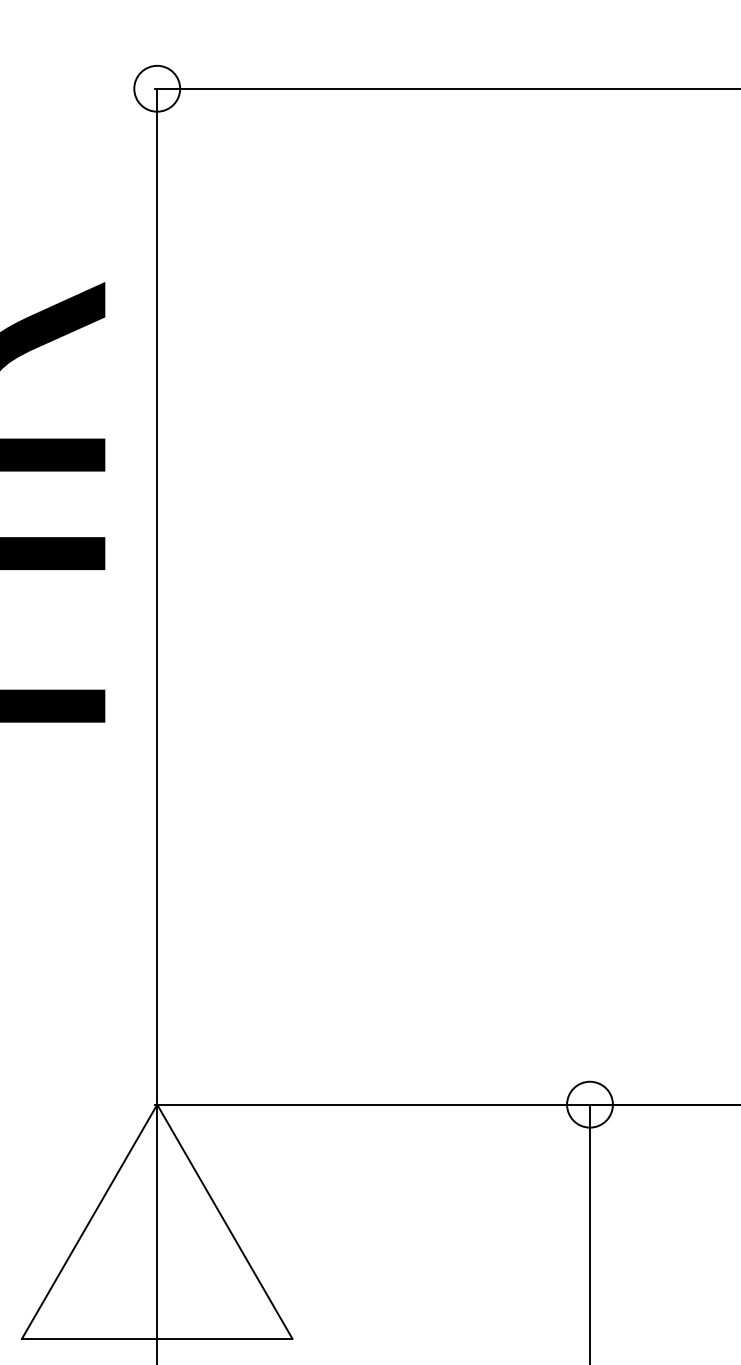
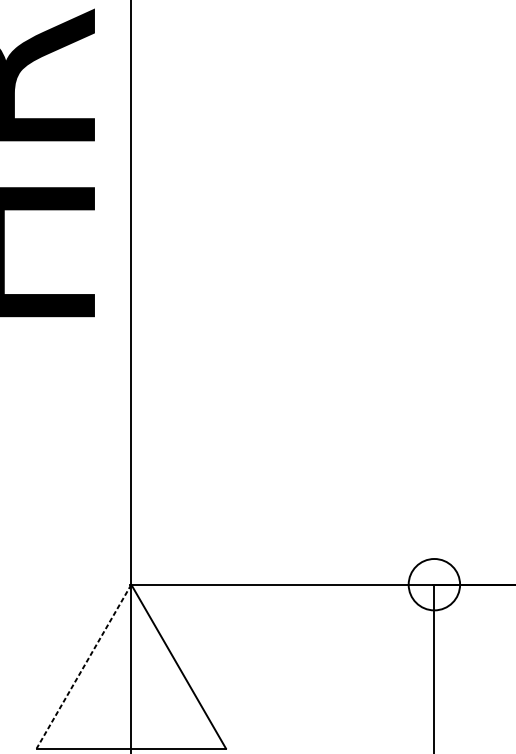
circle: (589, 1104) -> (434, 584), size x1.6
line: (89, 1222) -> (83, 667), solid -> dashed

